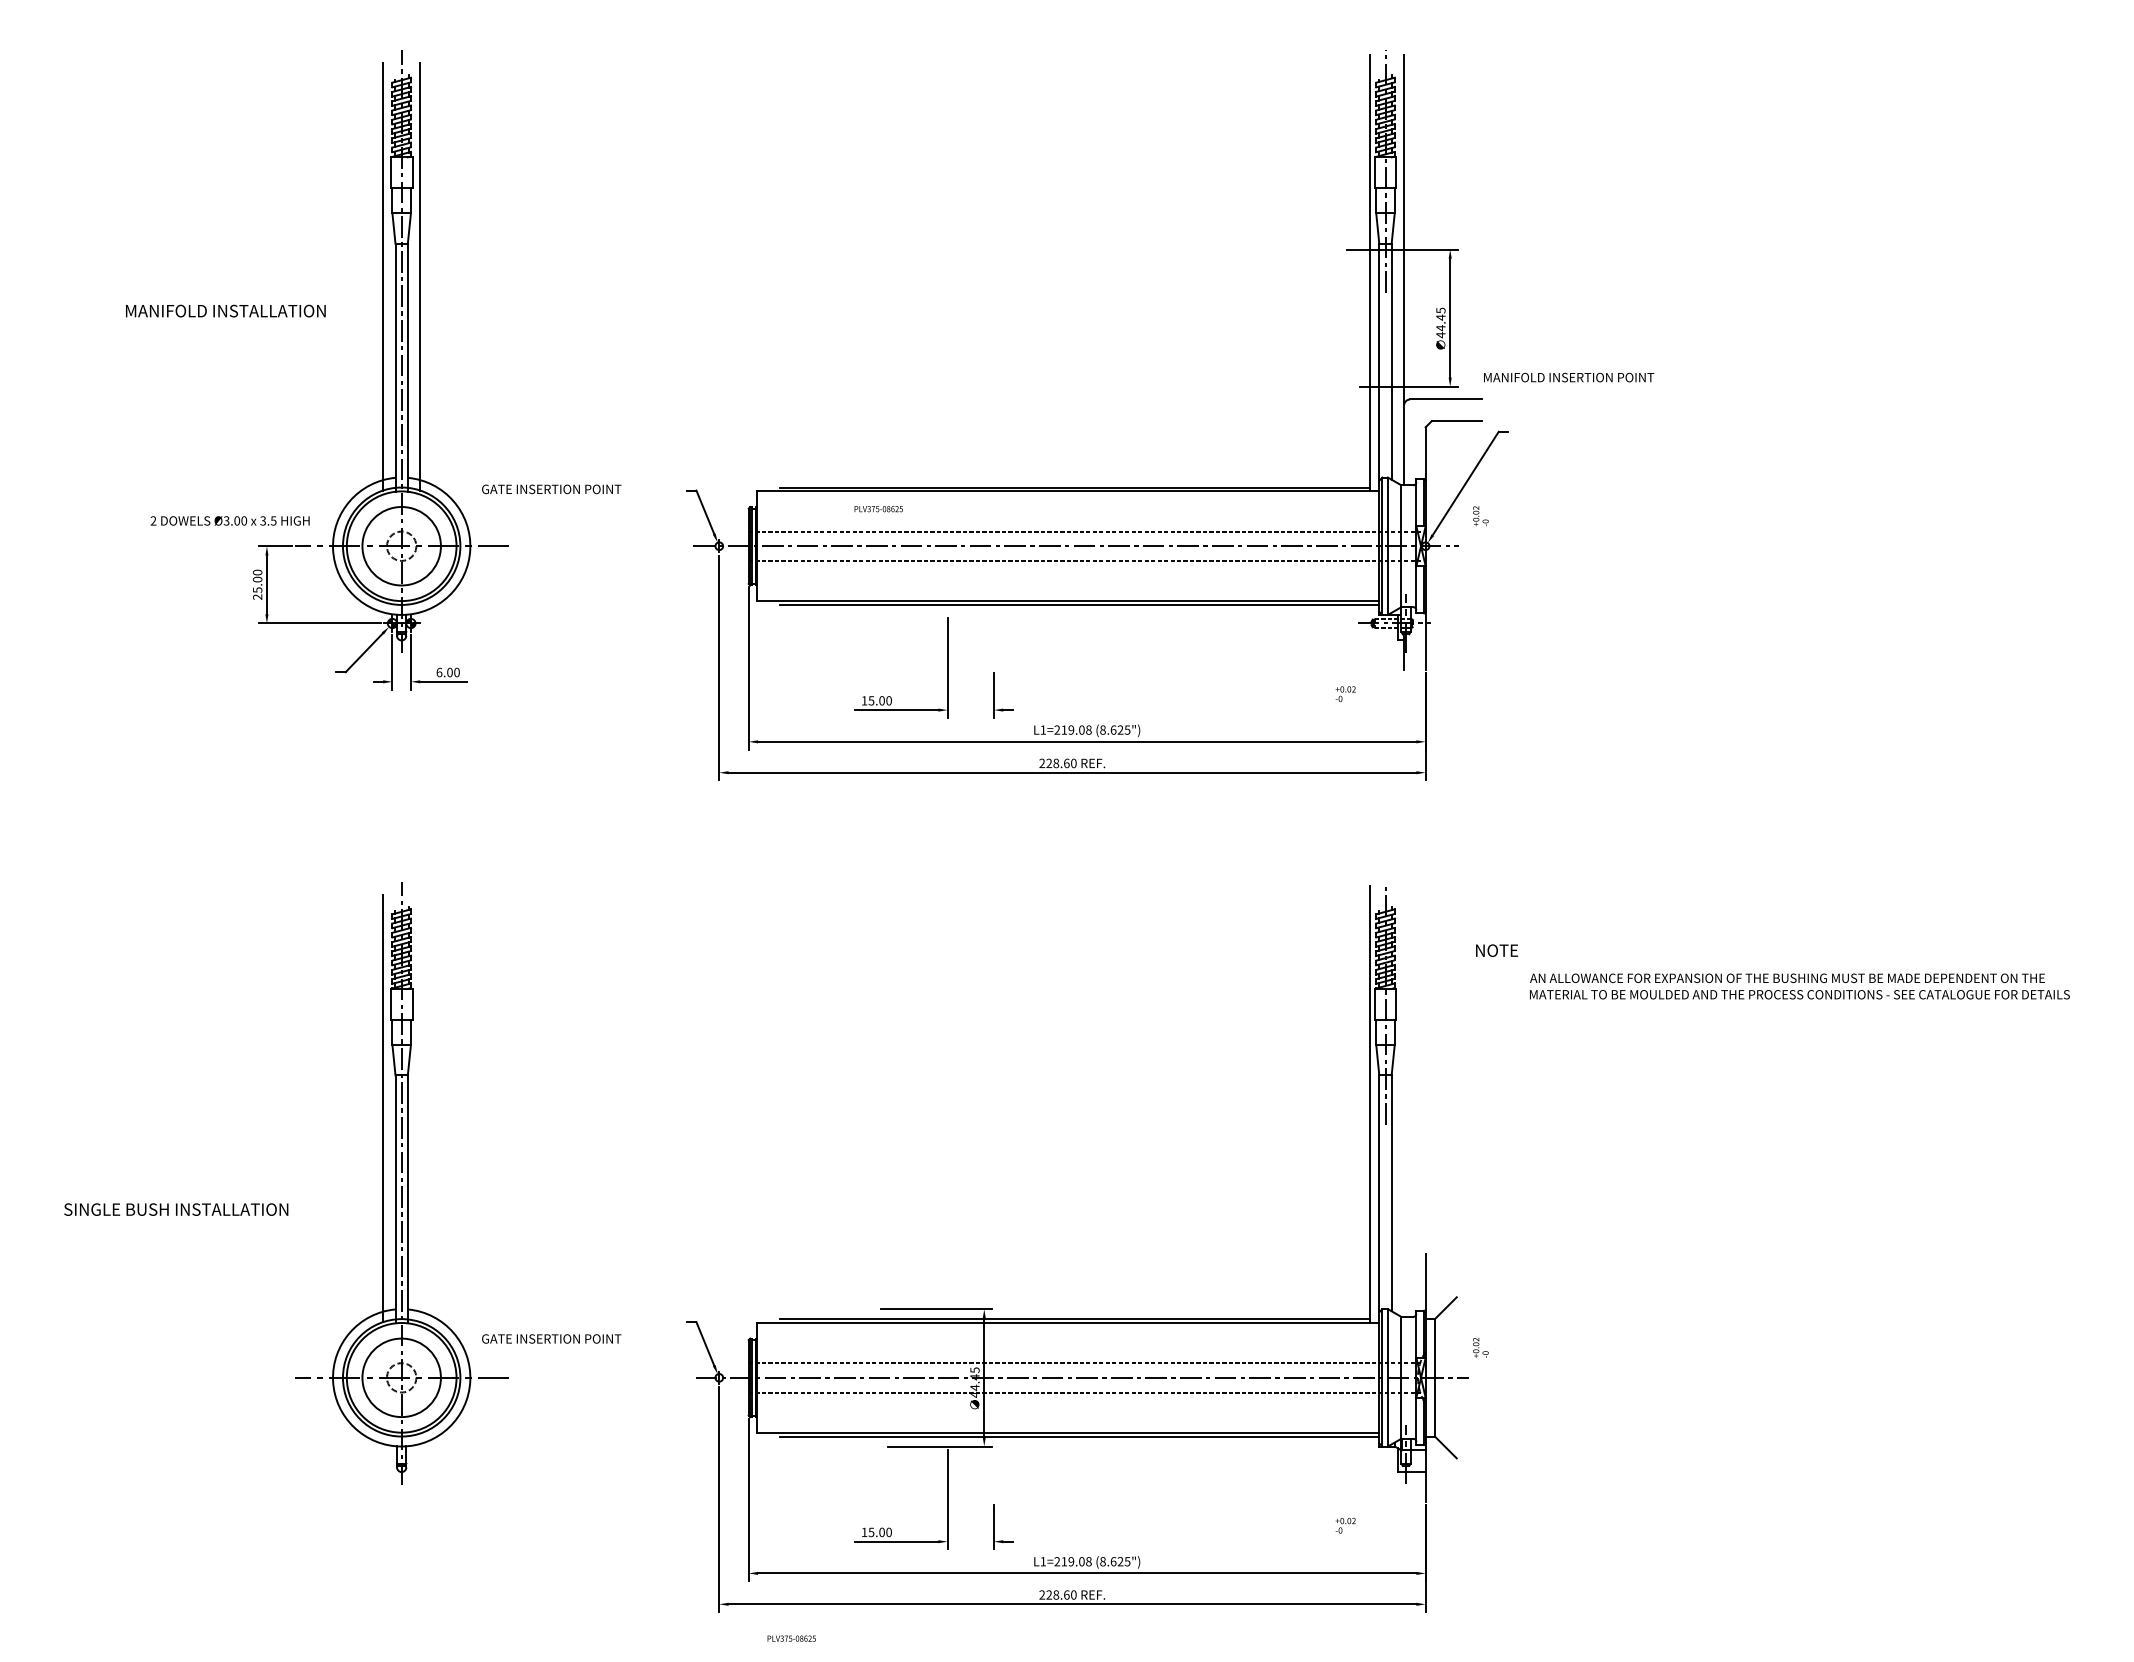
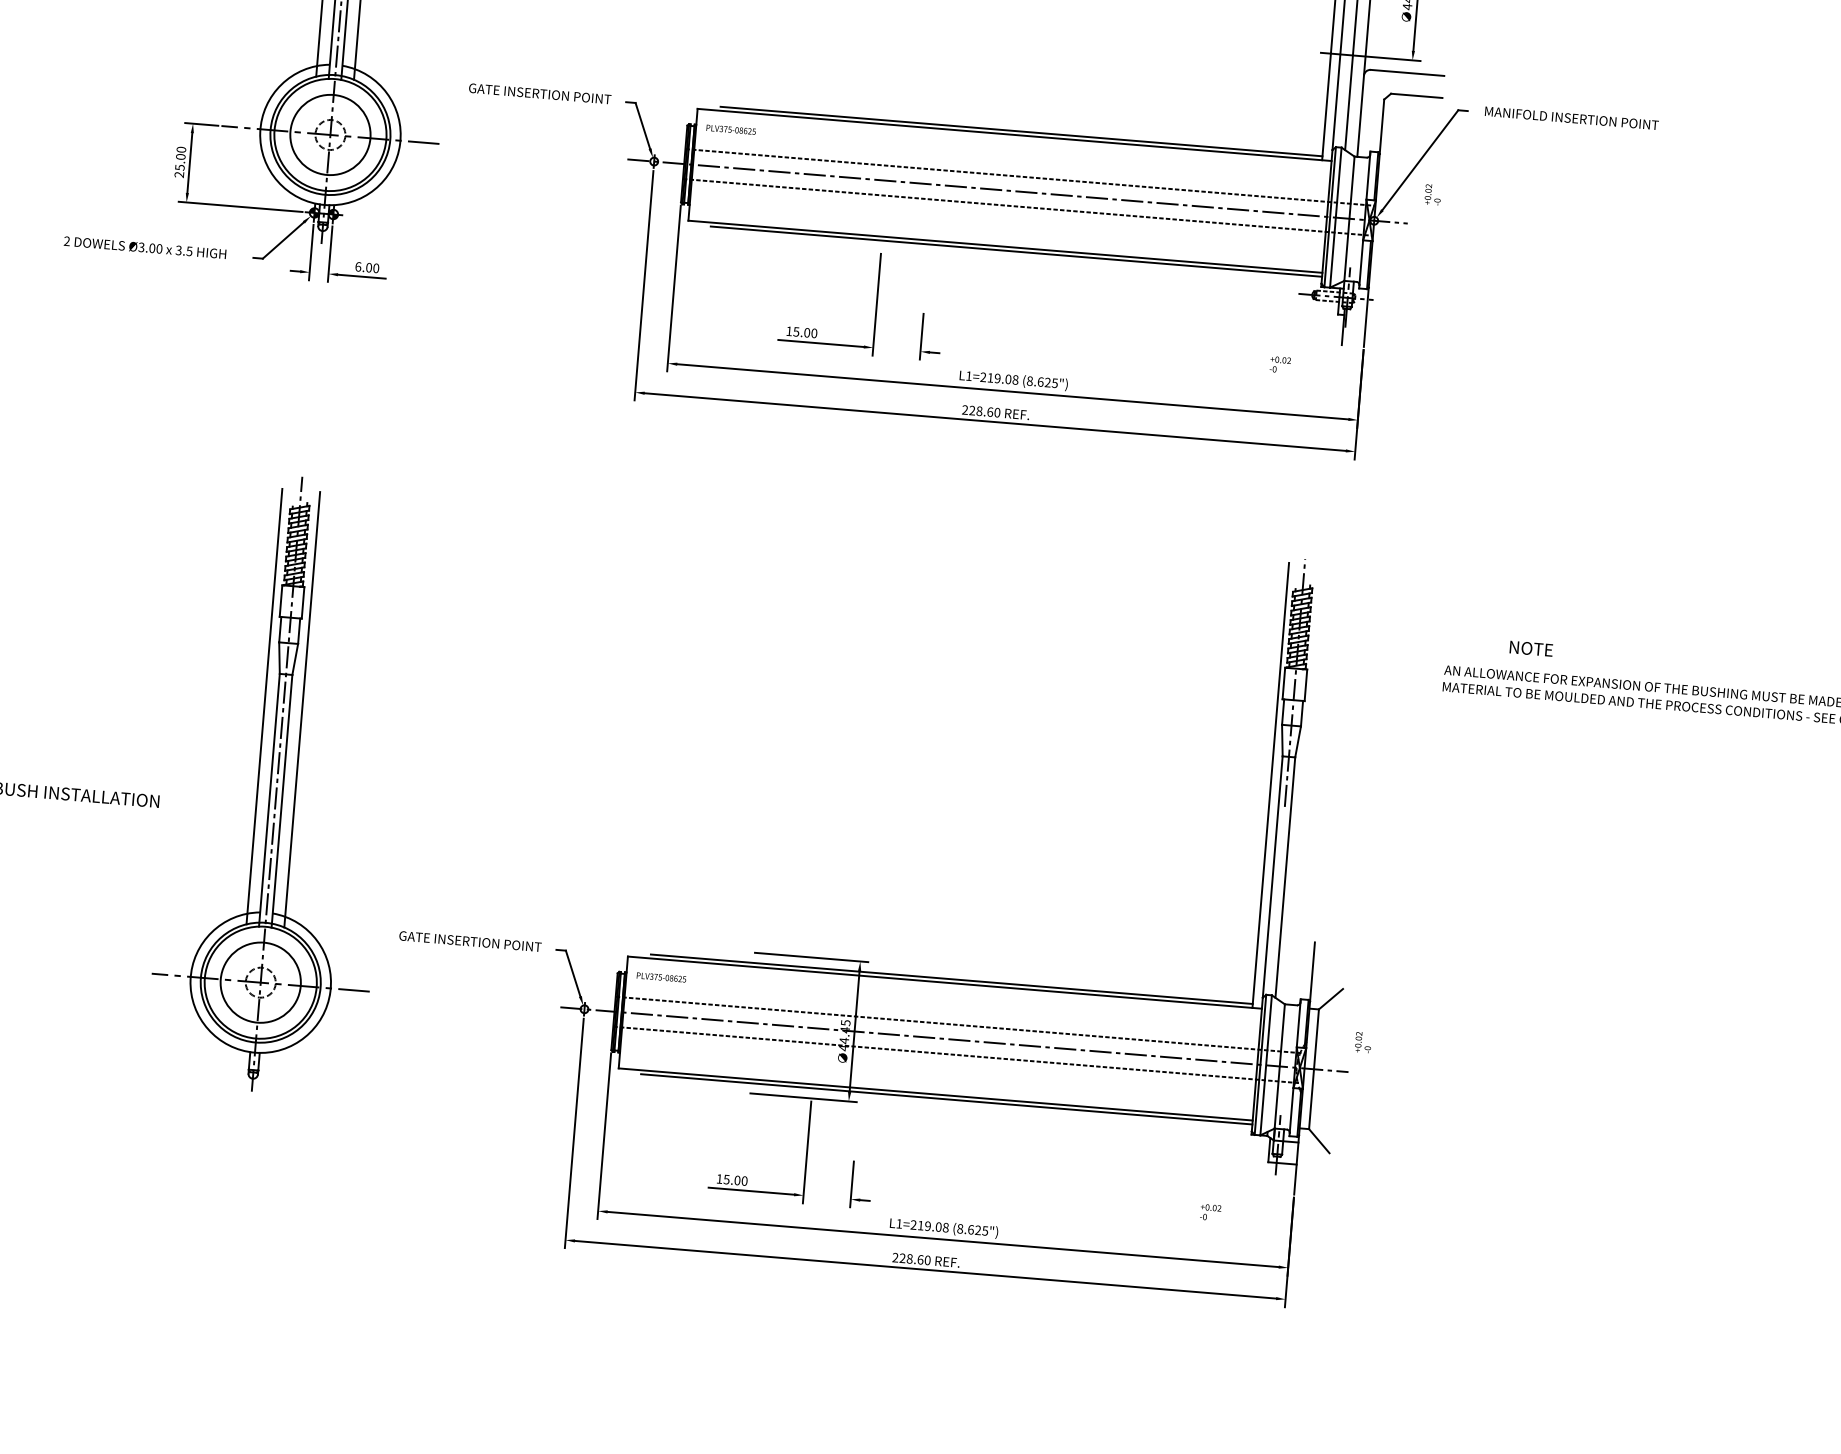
text: (1569, 377) -> (1572, 118), moved
text: (551, 489) -> (539, 93), moved
text: (878, 509) -> (730, 130), moved
text: (229, 520) -> (144, 247), moved
text: (1497, 950) -> (1531, 648), moved
line: (420, 1108) -> (302, 709), added
text: (551, 1338) -> (470, 941), moved
text: (791, 1638) -> (661, 977), moved

